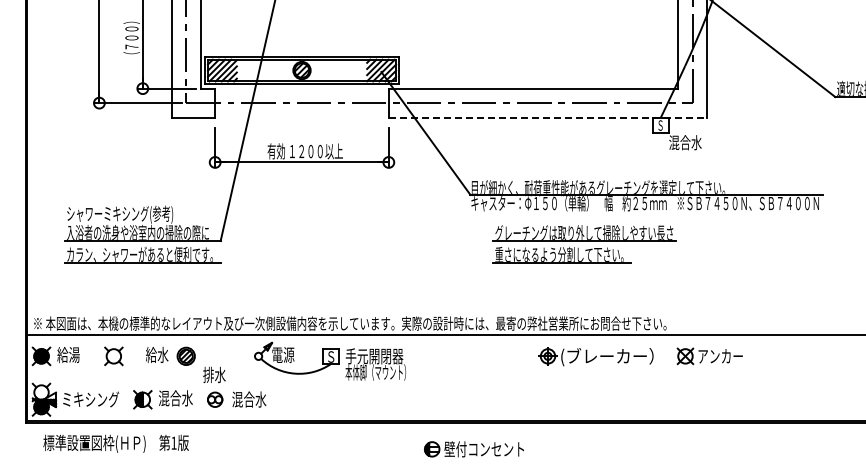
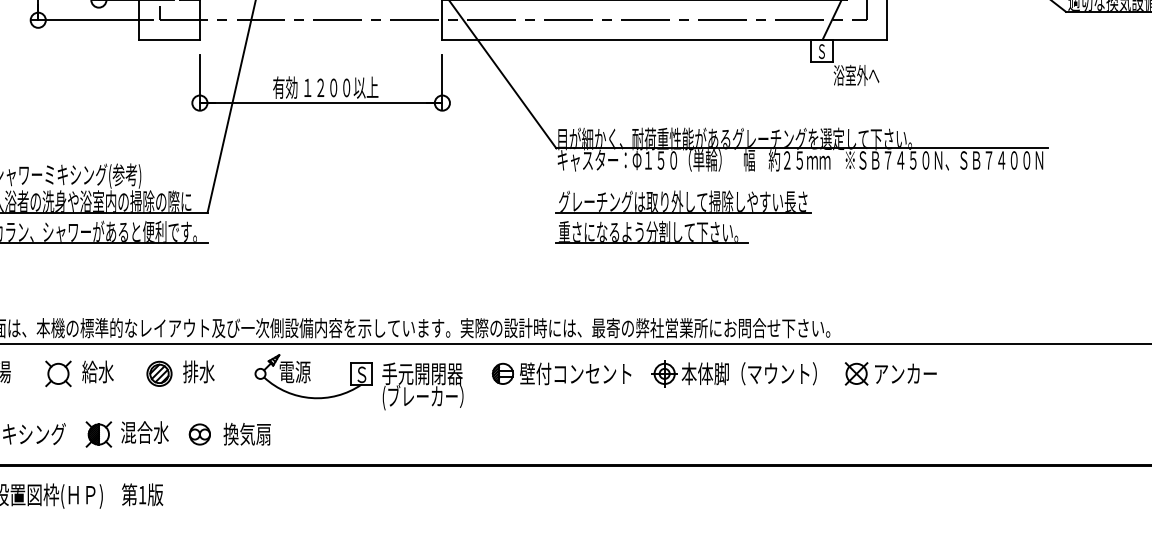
line: (548, 117) -> (665, 40), dashed -> solid
text: (685, 142) -> (856, 75), 混合水 -> 浴室外へ
part: (584, 244) -> (683, 217), moved
text: (157, 355) -> (98, 372), moved
text: (608, 357) -> (749, 375), (ブレーカー） -> 本体脚（マウント）
text: (375, 373) -> (423, 397), 本体脚（マウント） -> (ブレーカー）
text: (214, 374) -> (198, 371), moved
text: (249, 399) -> (247, 434), 混合水 -> 換気扇
part: (473, 449) -> (560, 374), moved

